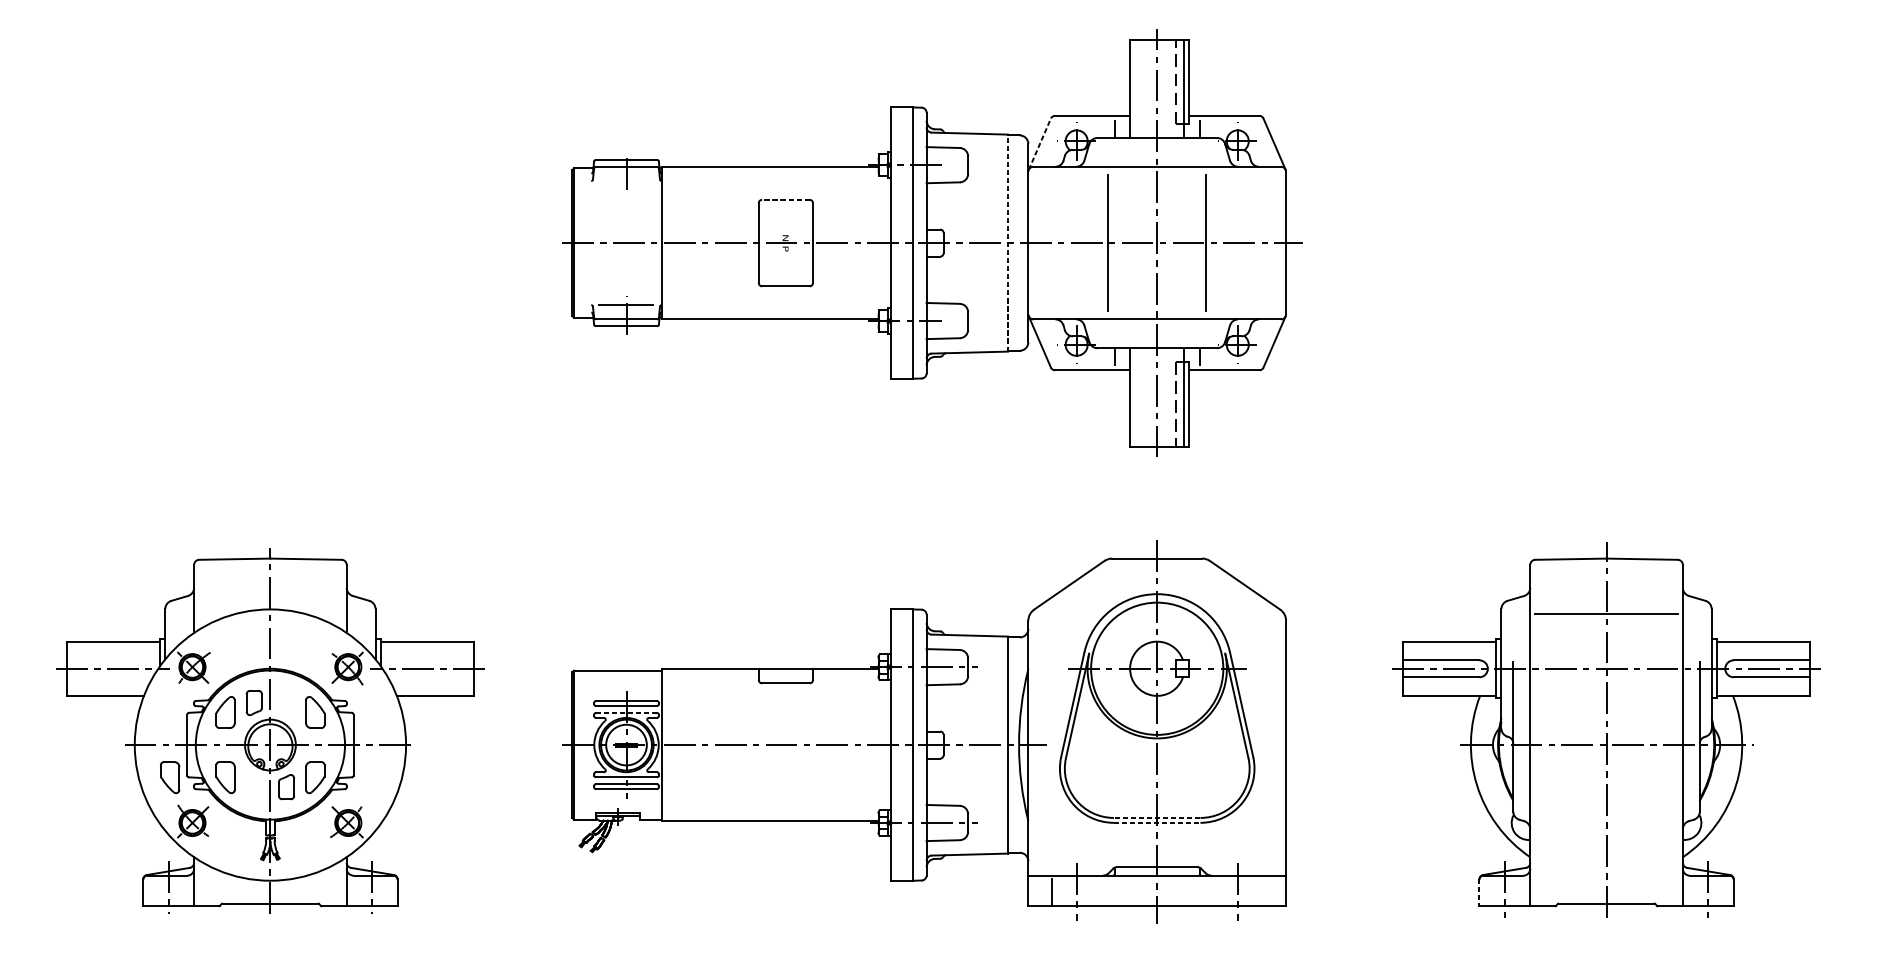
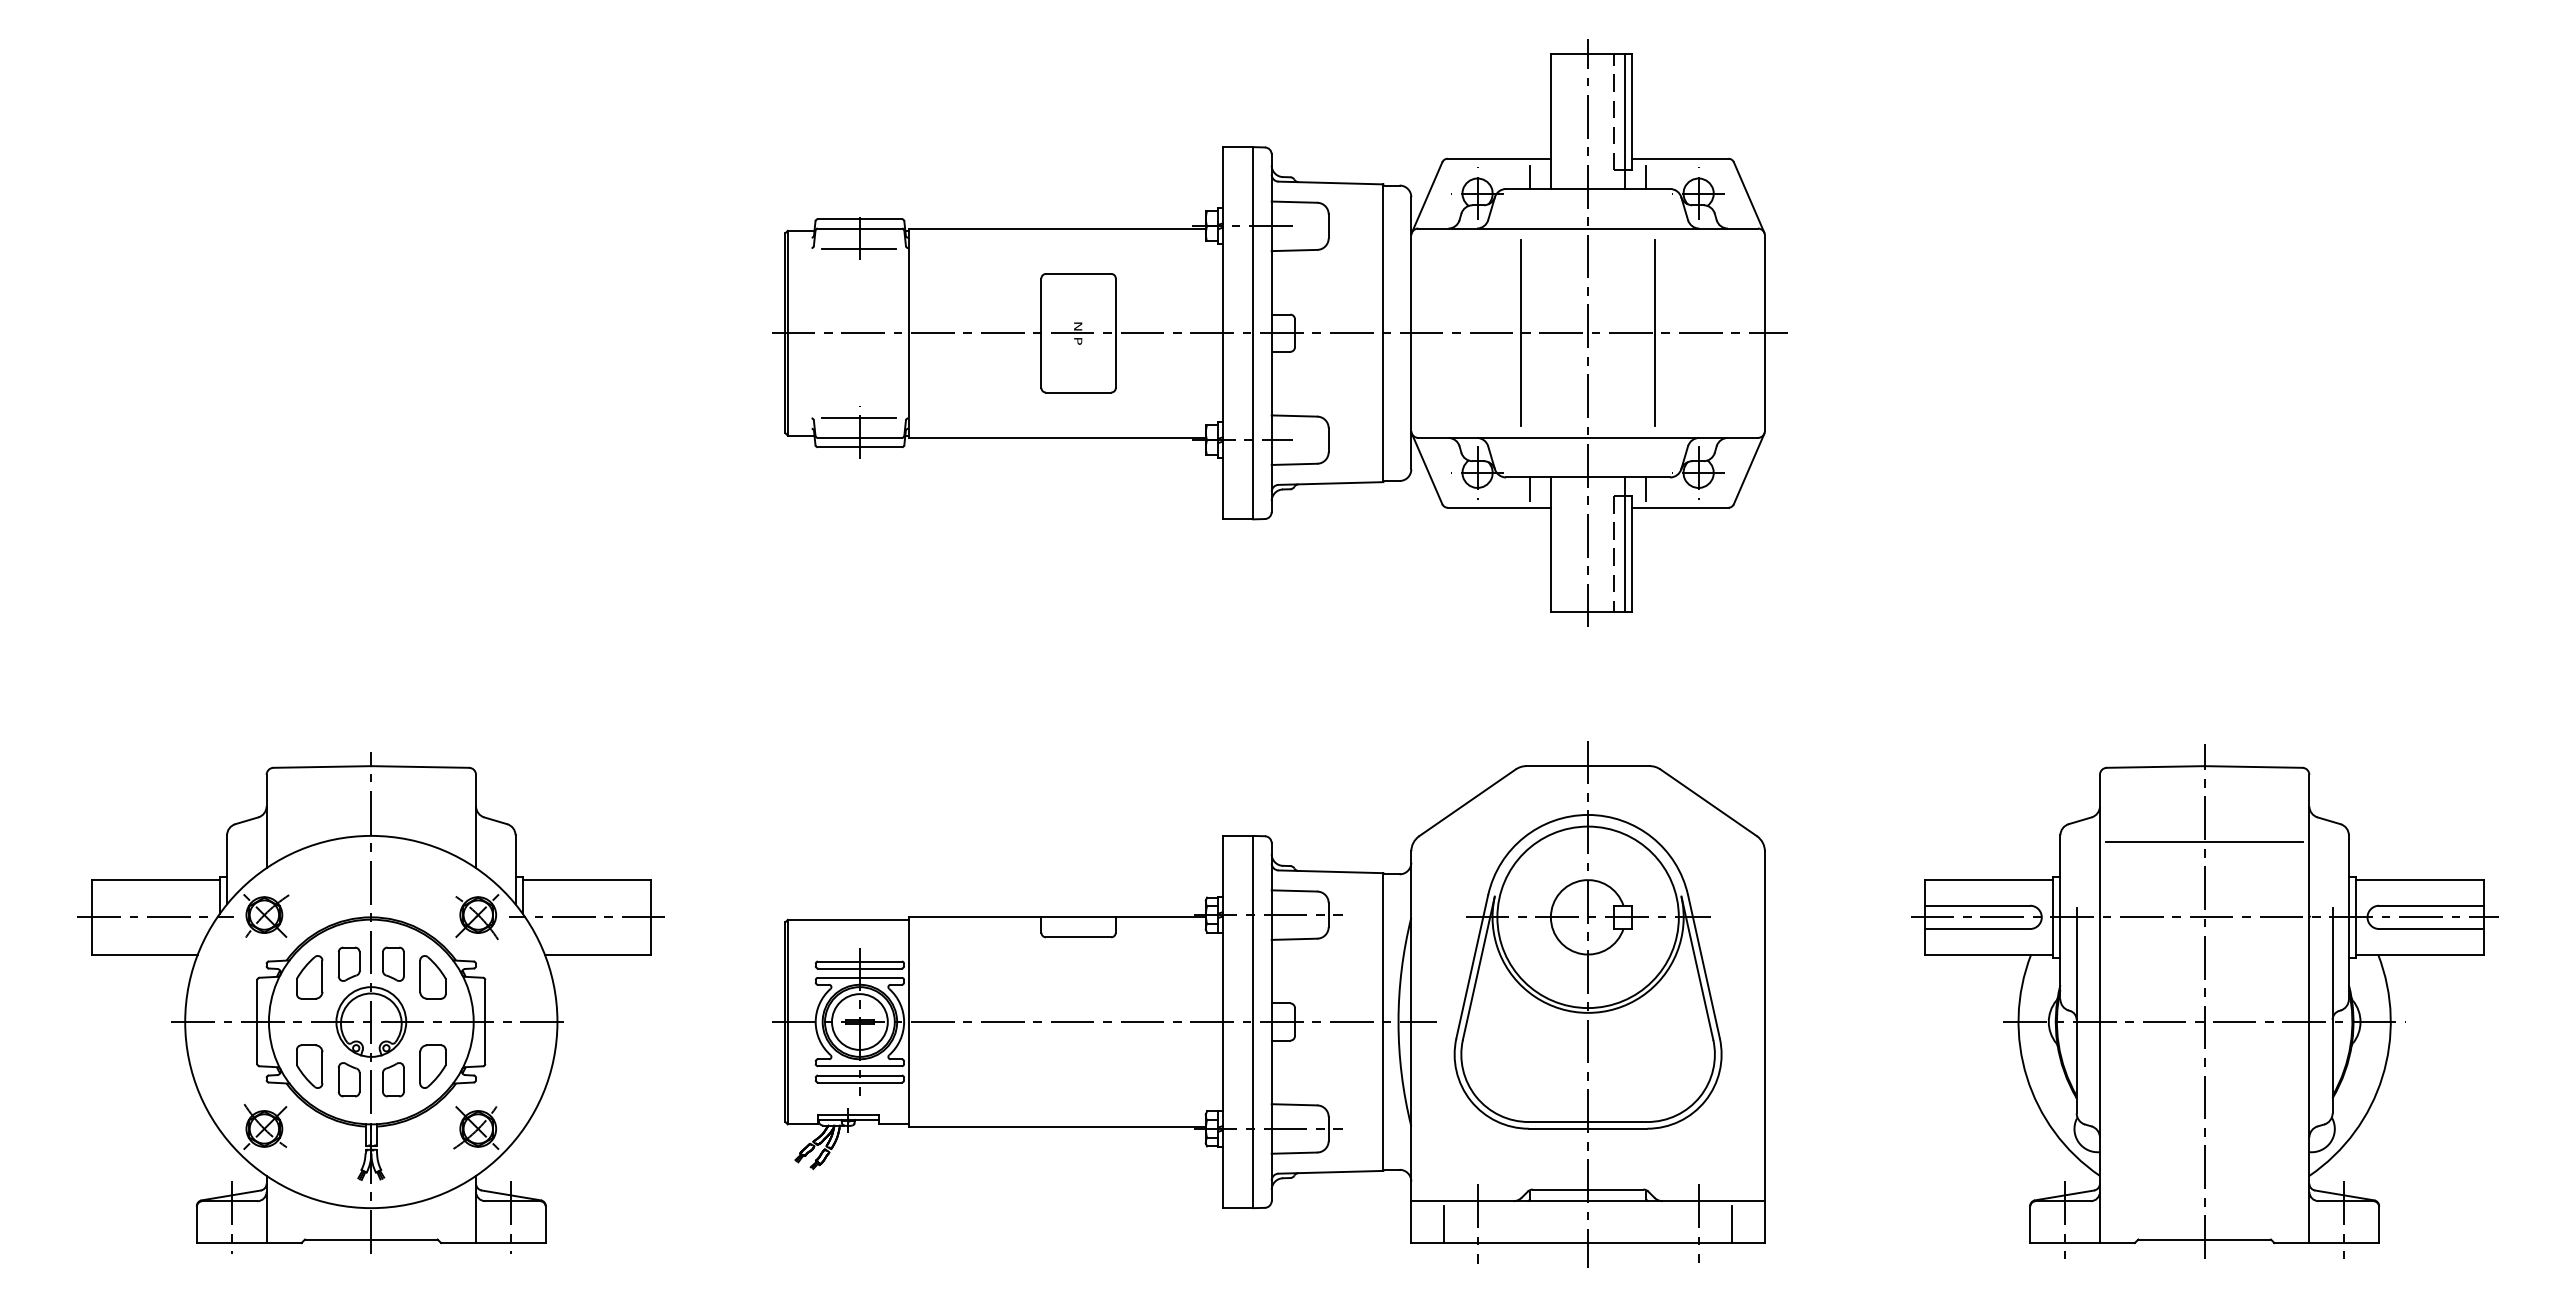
line: (1040, 144) -> (1427, 197), dashed -> solid
line: (625, 181) -> (858, 248), added
line: (785, 199) -> (1078, 273), dashed -> solid
line: (1008, 243) -> (1383, 333), dashed -> solid
part: (286, 702) -> (393, 963), added
line: (626, 712) -> (859, 977), dashed -> solid
part: (169, 777) -> (233, 1066), removed
part: (253, 786) -> (348, 1079), added
line: (1156, 818) -> (1587, 1122), dashed -> solid
line: (1157, 822) -> (1588, 1128), dashed -> solid
line: (1262, 892) -> (1732, 1224), added
line: (1479, 893) -> (2030, 1225), dashed -> solid

